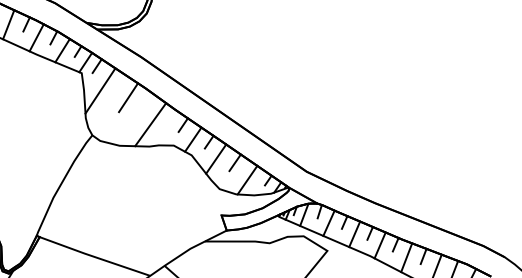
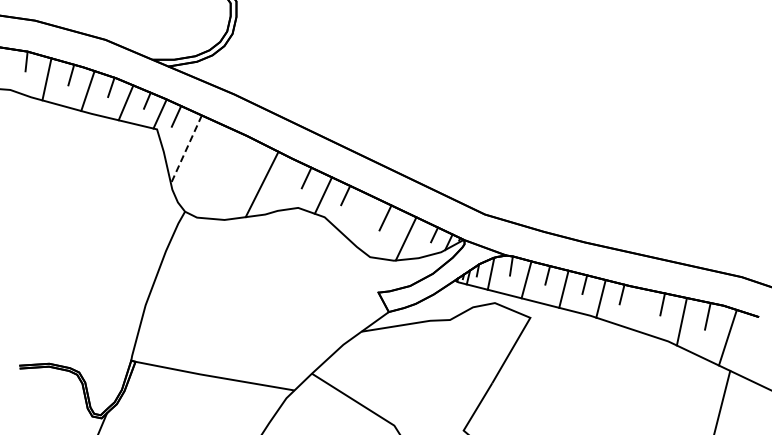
line: (100, 90) -> (186, 149), solid -> dashed
line: (128, 97) -> (225, 152), removed
line: (215, 158) -> (358, 216), removed
line: (406, 257) -> (639, 309), removed

